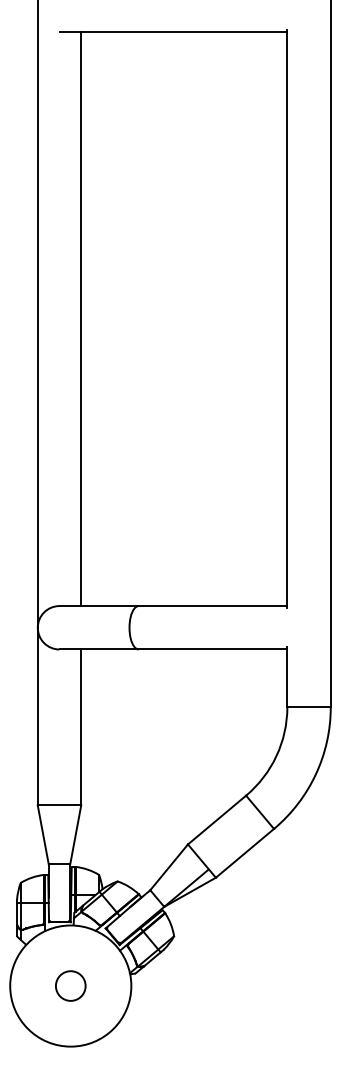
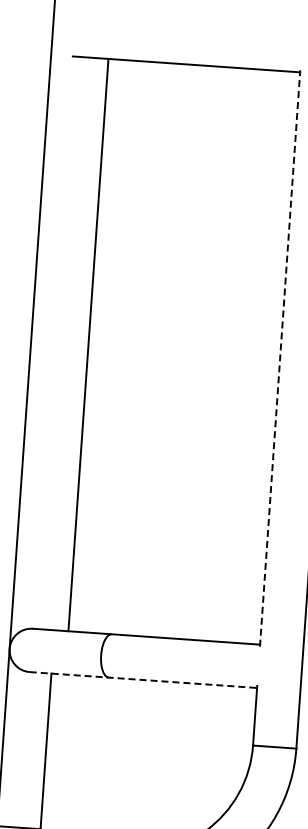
line: (81, 319) -> (88, 345), moved
line: (287, 319) -> (280, 358), solid -> dashed
line: (173, 649) -> (143, 680), solid -> dashed

